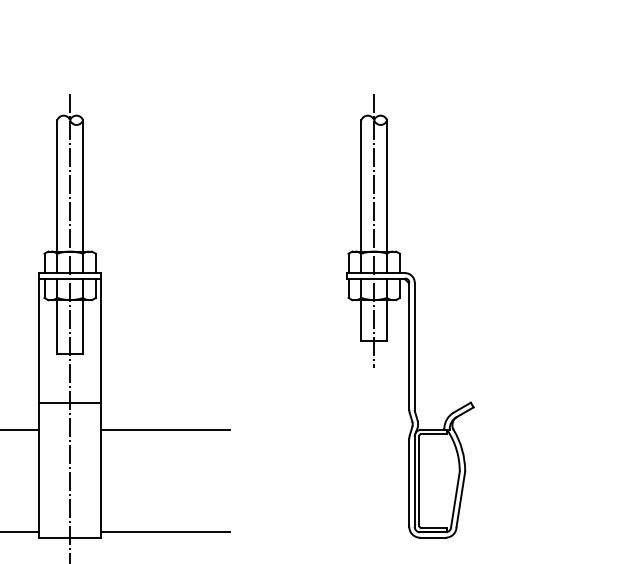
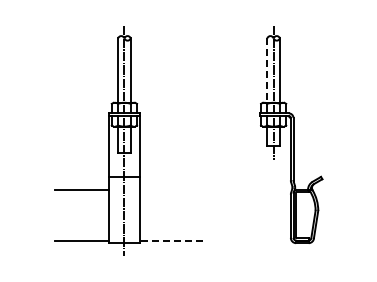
line: (361, 187) -> (267, 71), solid -> dashed
line: (164, 430) -> (170, 190), removed
line: (166, 532) -> (171, 240), solid -> dashed

